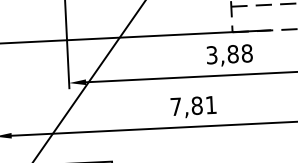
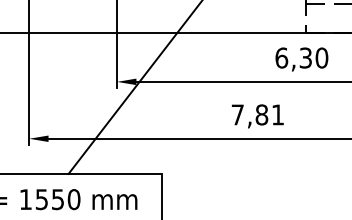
text: (229, 53) -> (301, 57), 3,88 -> 6,30

